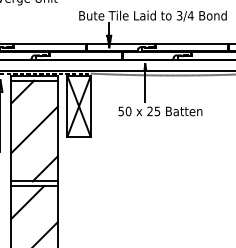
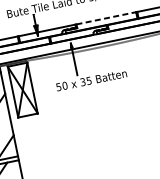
line: (191, 43) -> (105, 18), solid -> dashed
text: (149, 111) -> (82, 82), 25 -> 35

